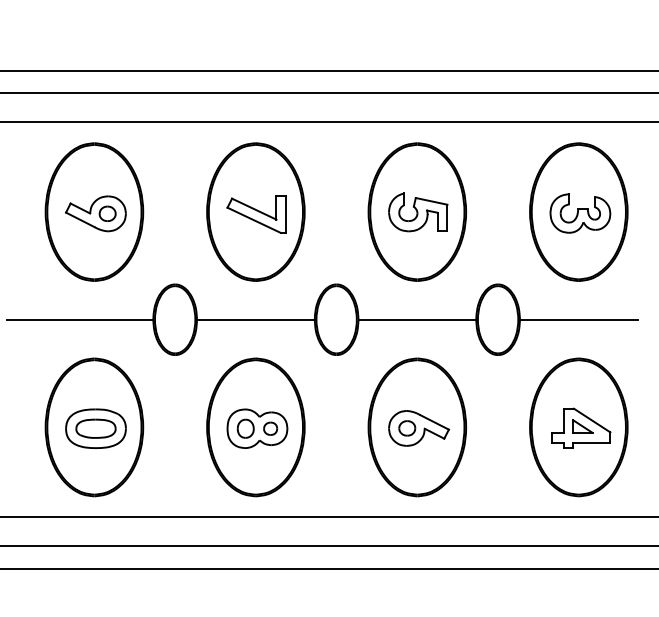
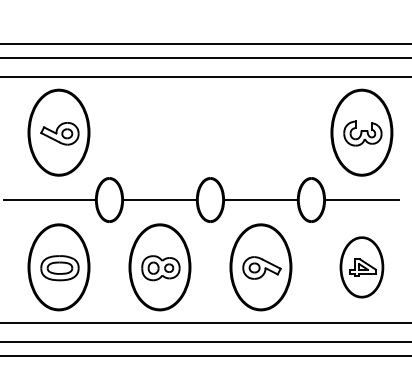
part: (255, 211) -> (159, 132), removed
part: (416, 211) -> (260, 132), removed
part: (578, 427) -> (361, 267), size x0.7

